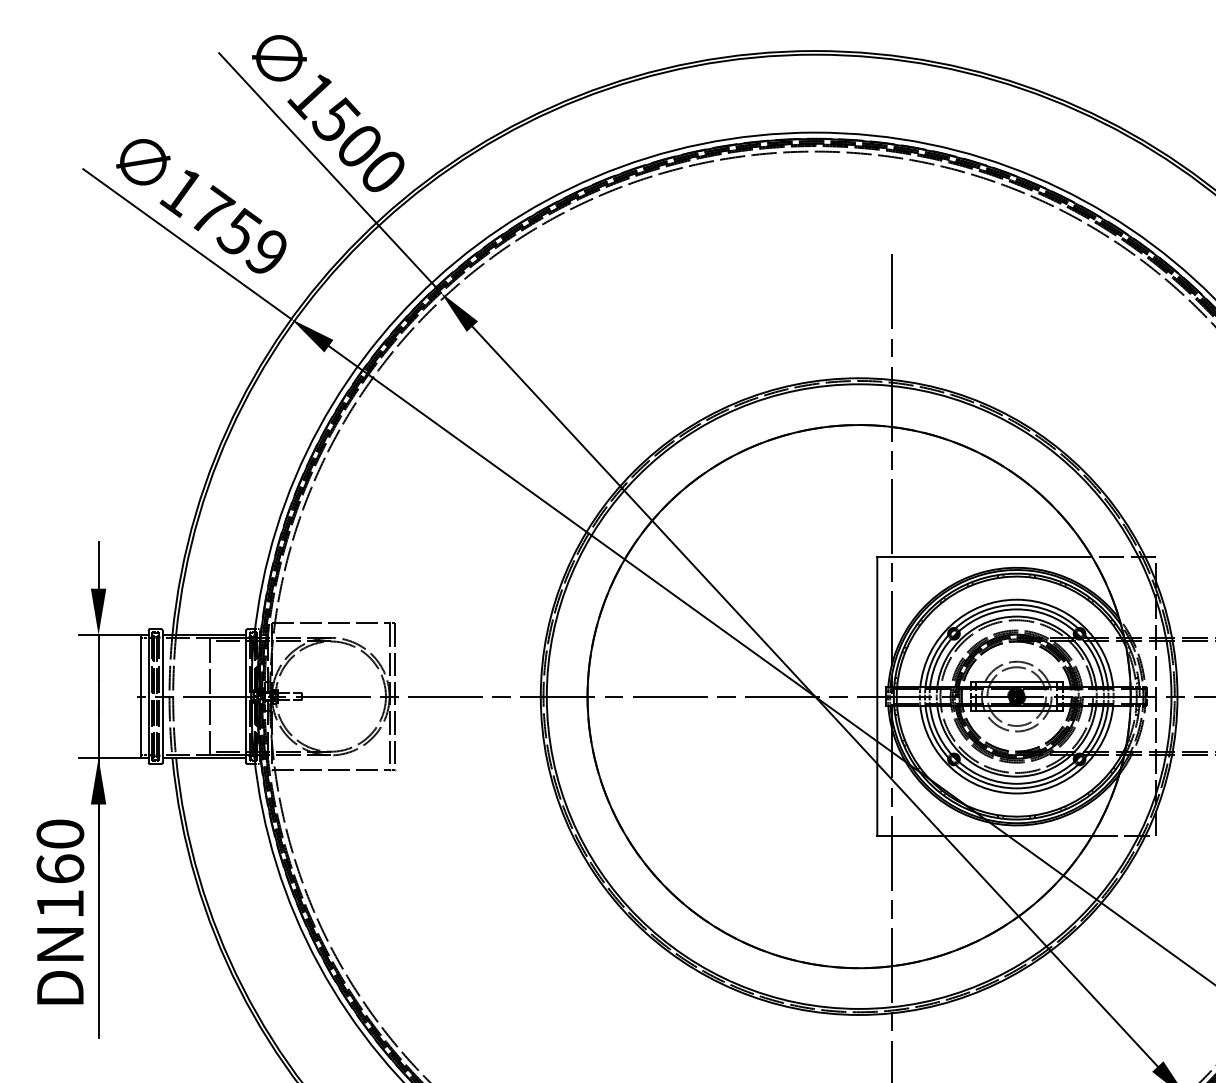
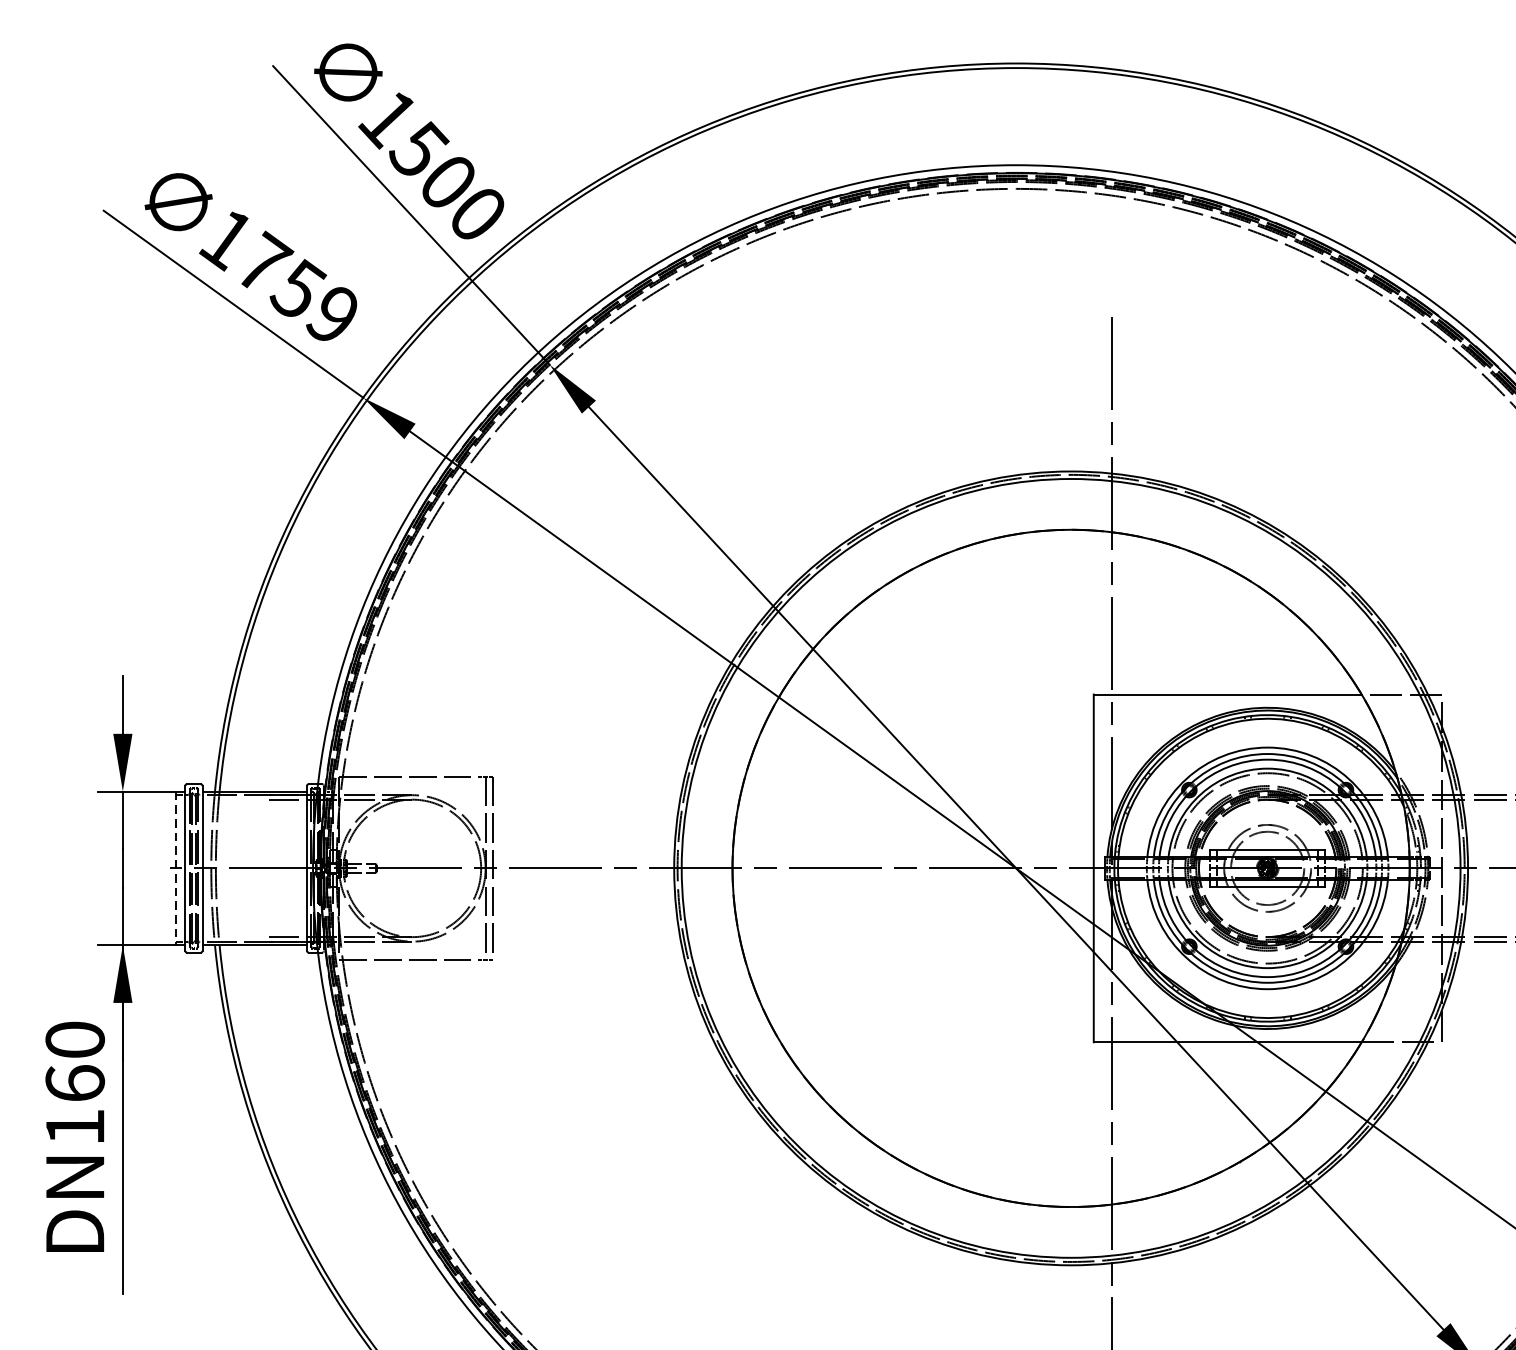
line: (141, 696) -> (176, 868), solid -> dashed
line: (209, 696) -> (261, 868), removed

